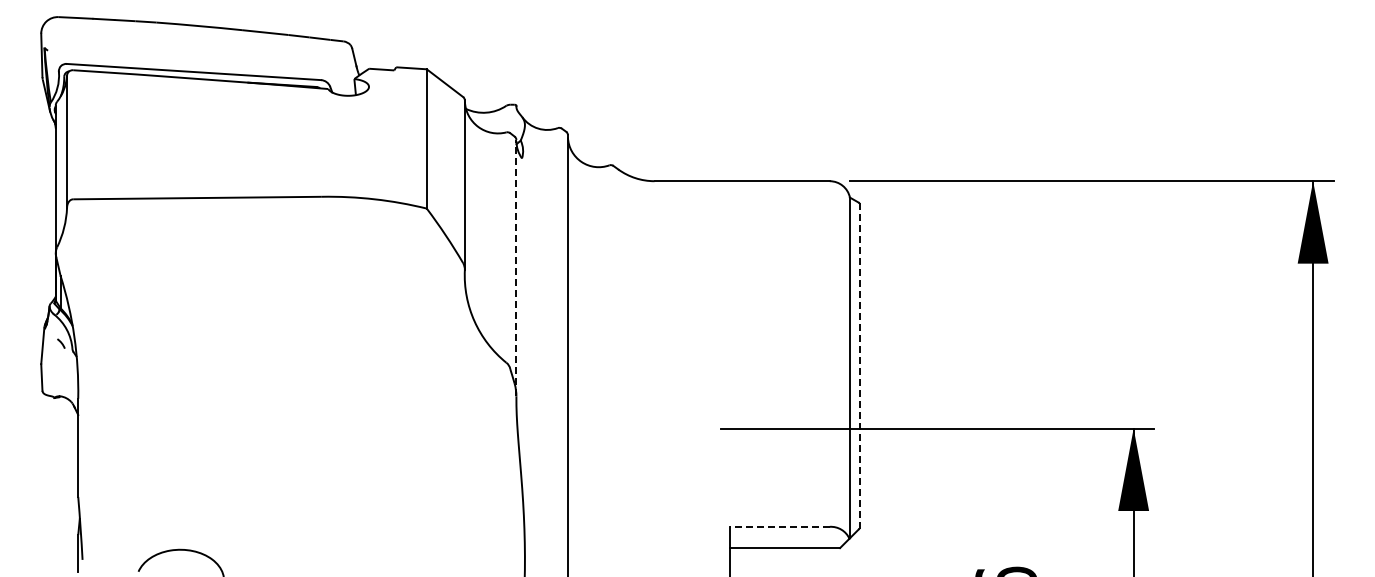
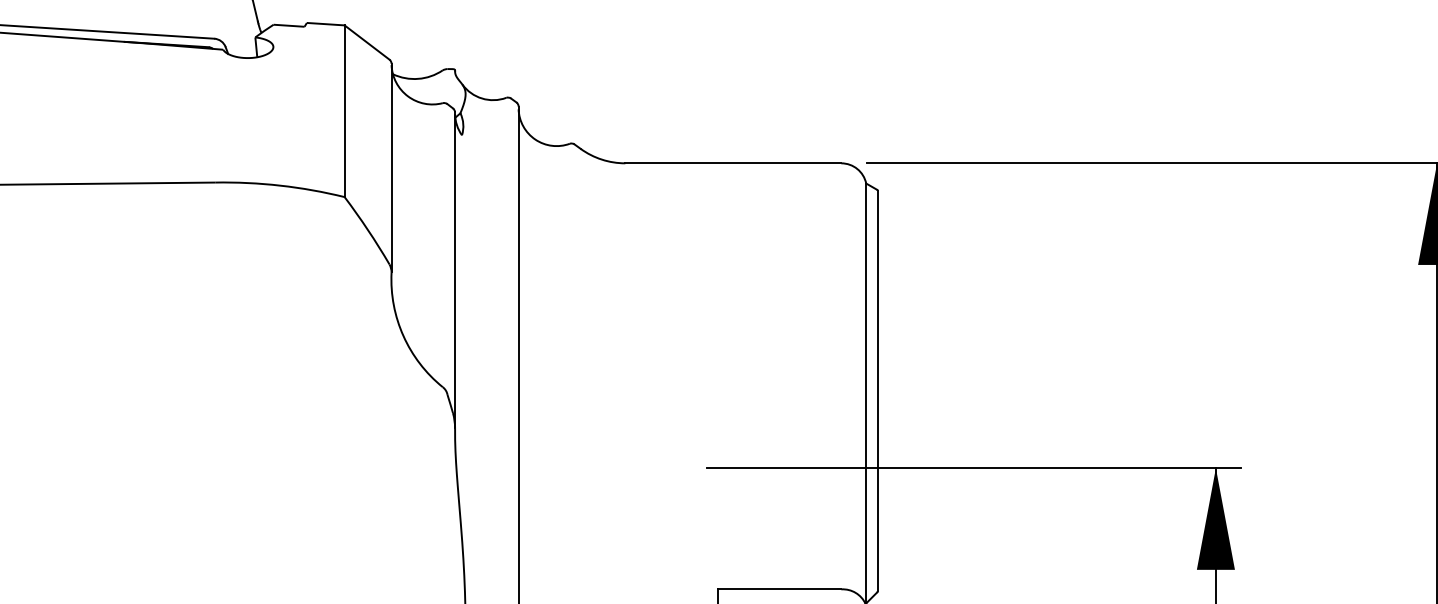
line: (516, 267) -> (455, 269), dashed -> solid
line: (859, 365) -> (877, 390), dashed -> solid
line: (779, 526) -> (779, 588), dashed -> solid

